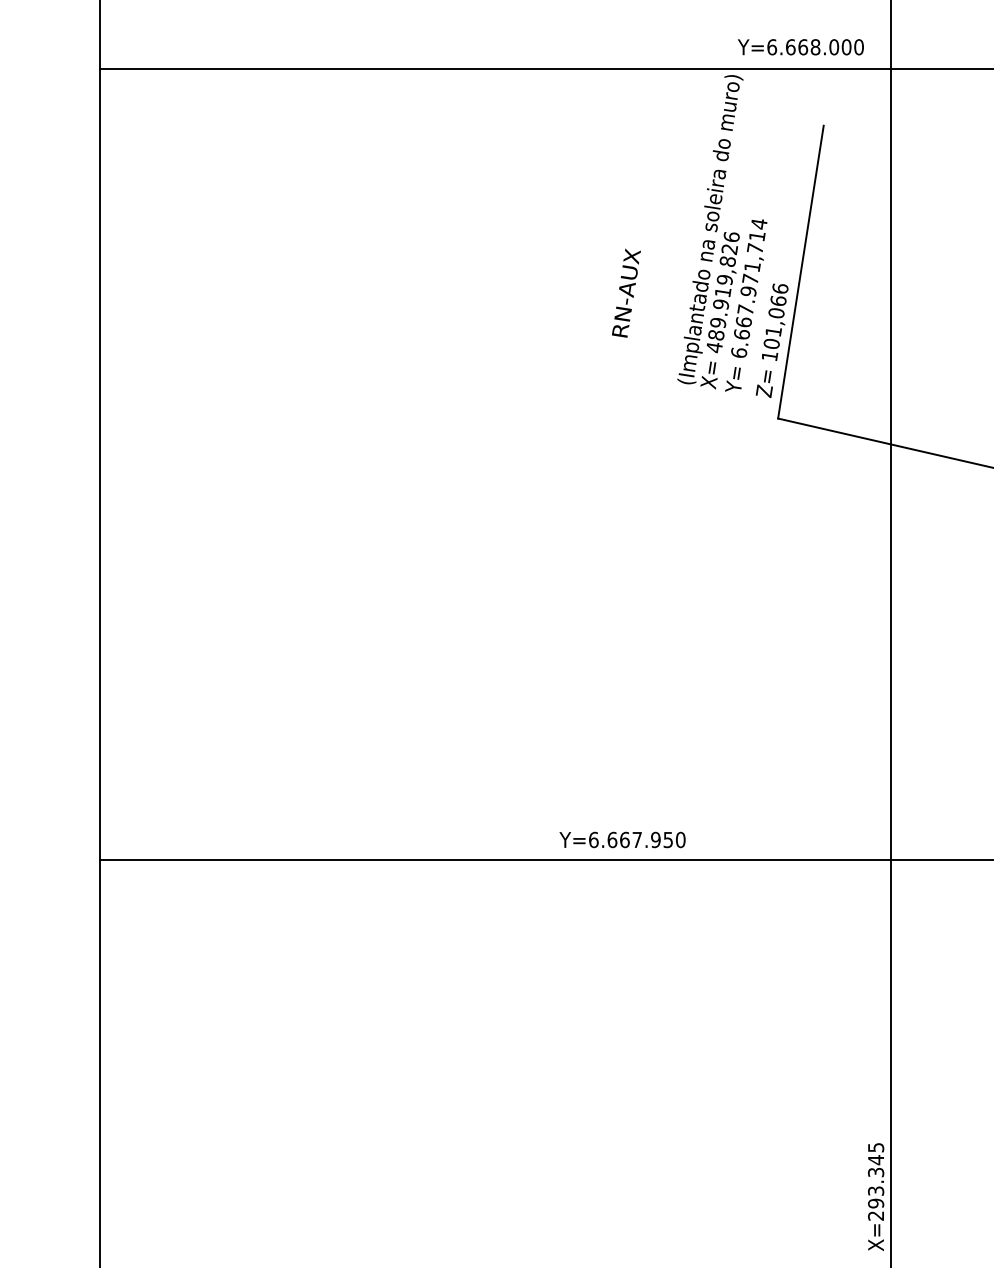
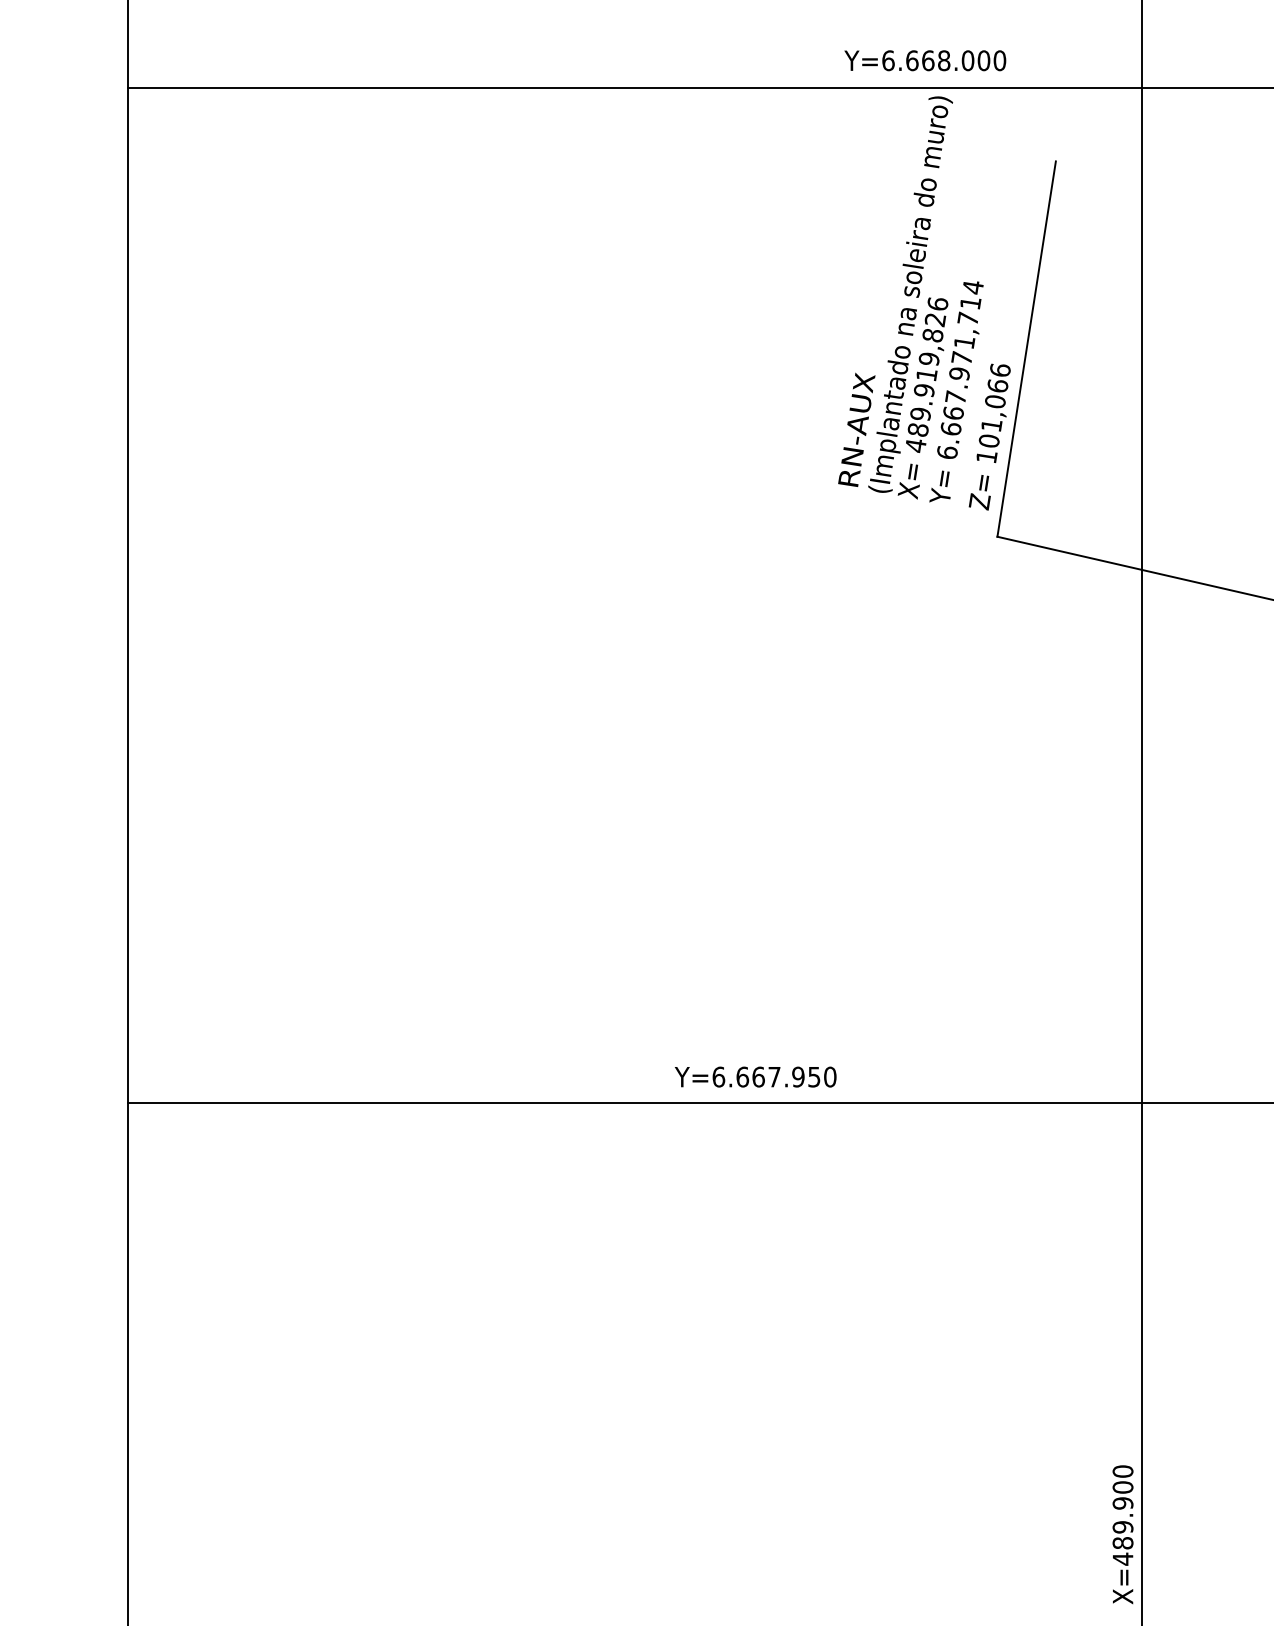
text: (800, 47) -> (924, 61), moved
text: (626, 292) -> (856, 429), moved
text: (622, 839) -> (755, 1076), moved
text: (876, 1181) -> (1123, 1514), X=293.345 -> X=489.900

